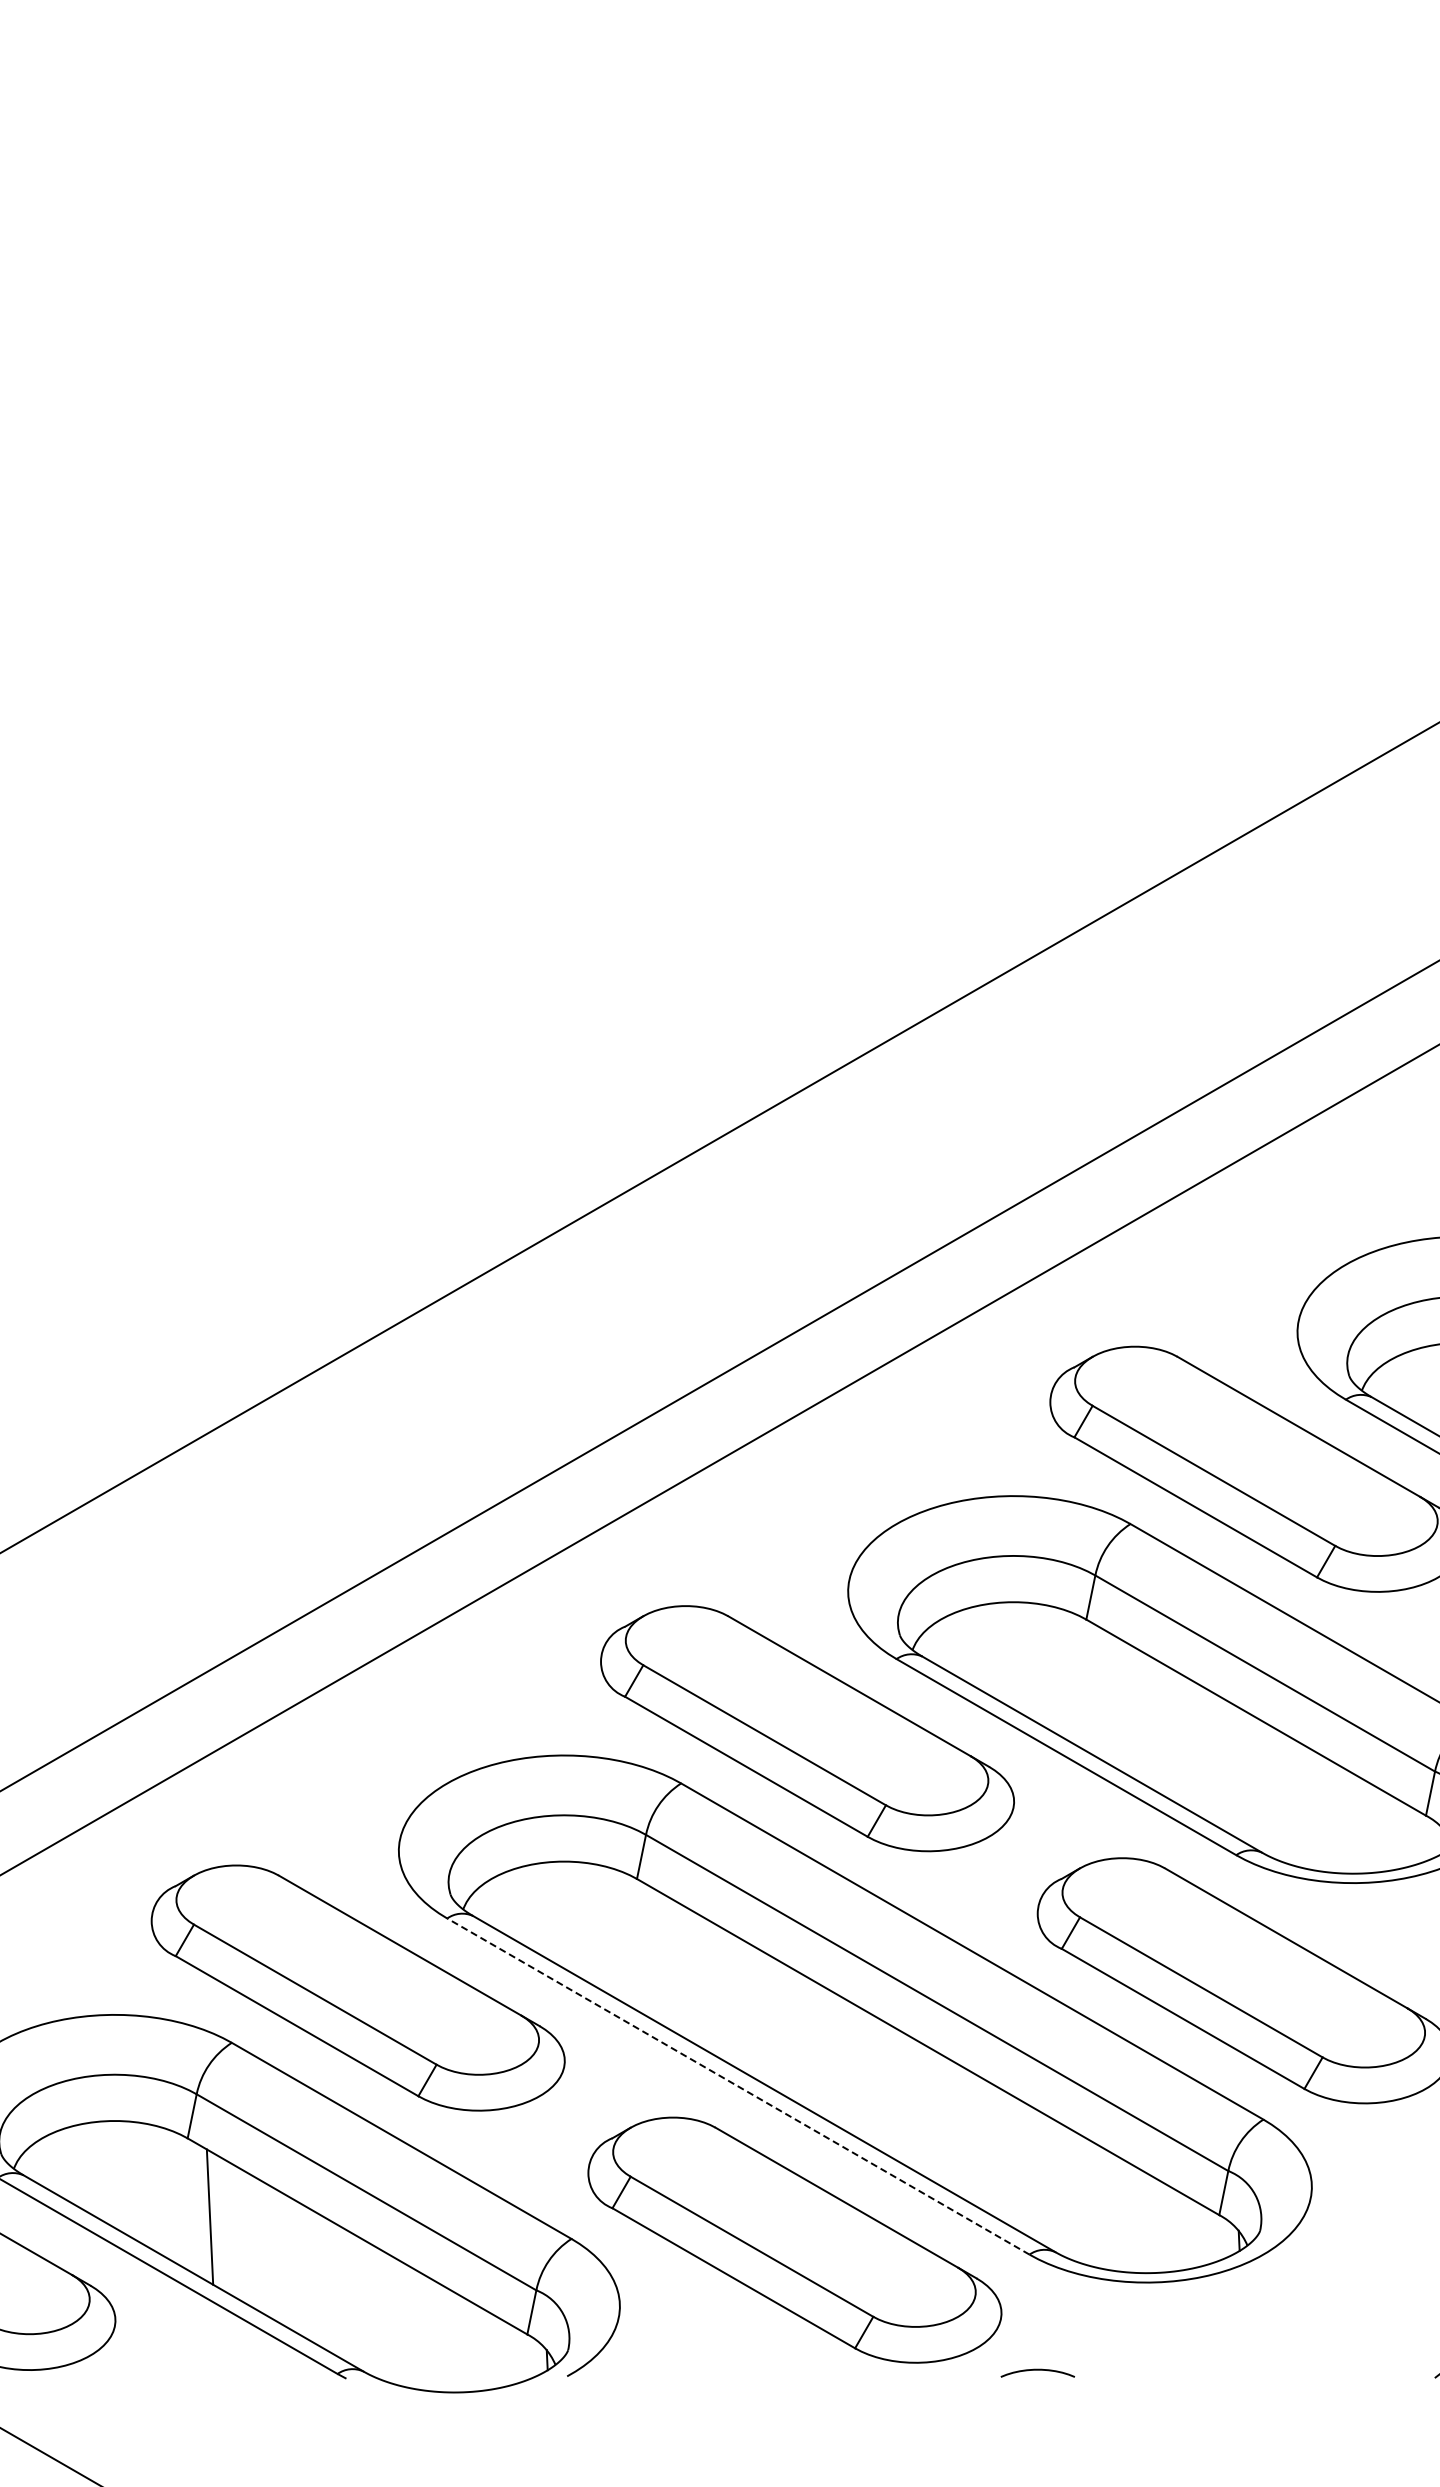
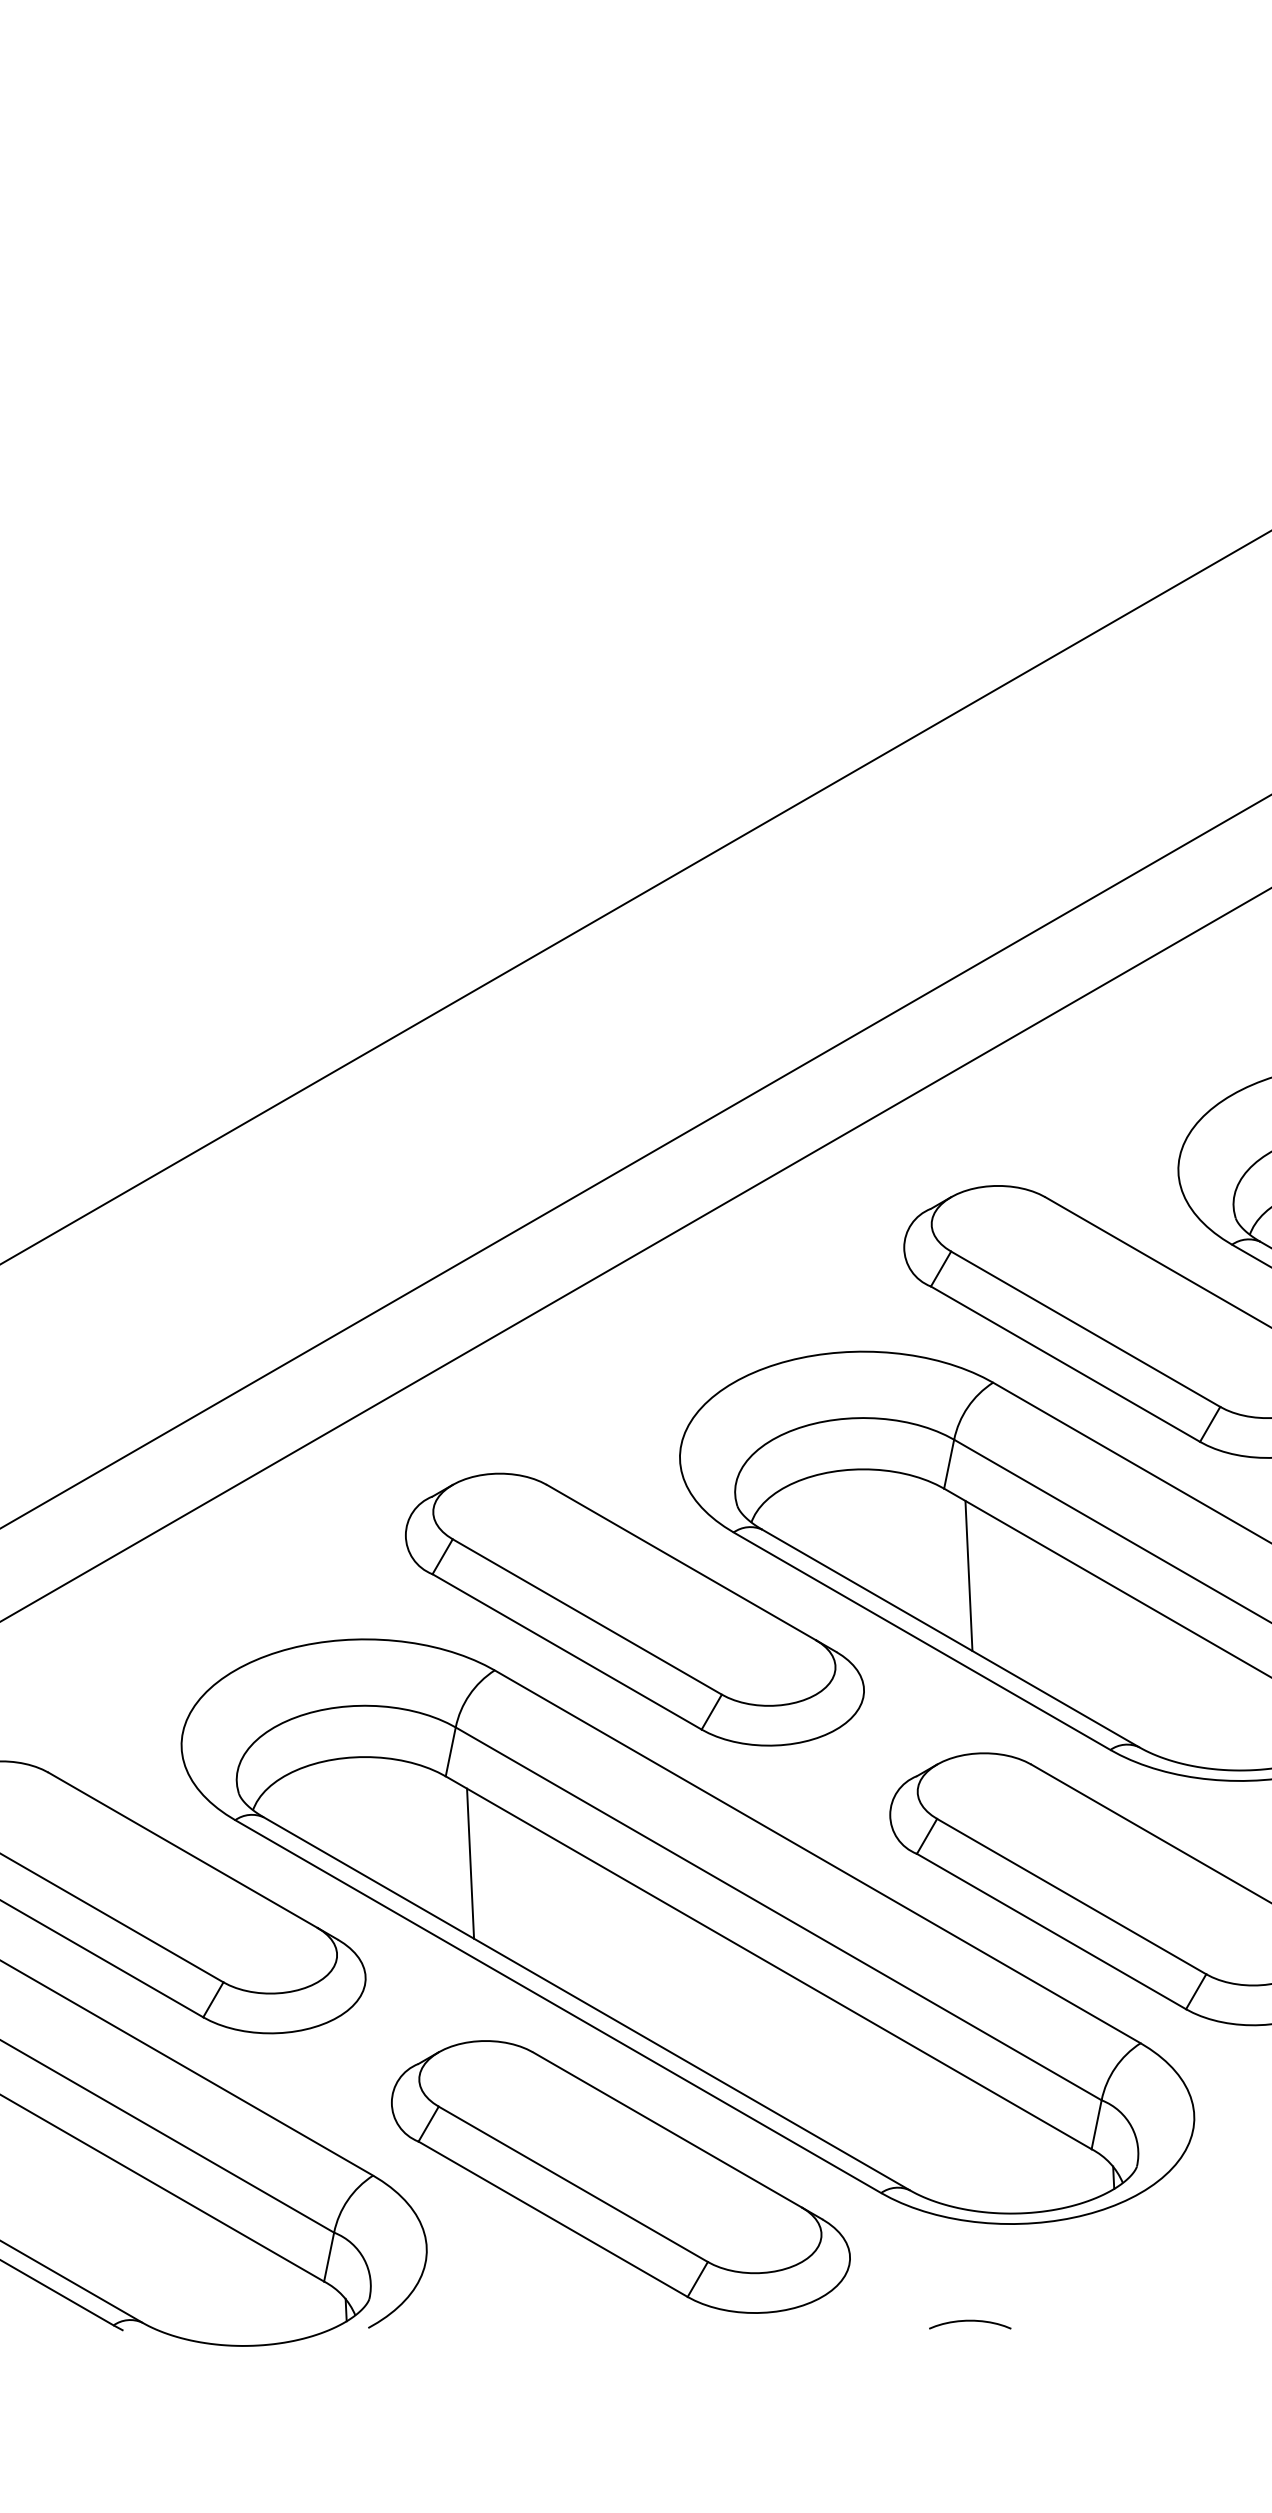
line: (1108, 1697) -> (968, 1575), added
line: (659, 1957) -> (470, 1863), added
line: (737, 2086) -> (557, 2006), dashed -> solid
curve: (1037, 2370) -> (969, 2321), moved

